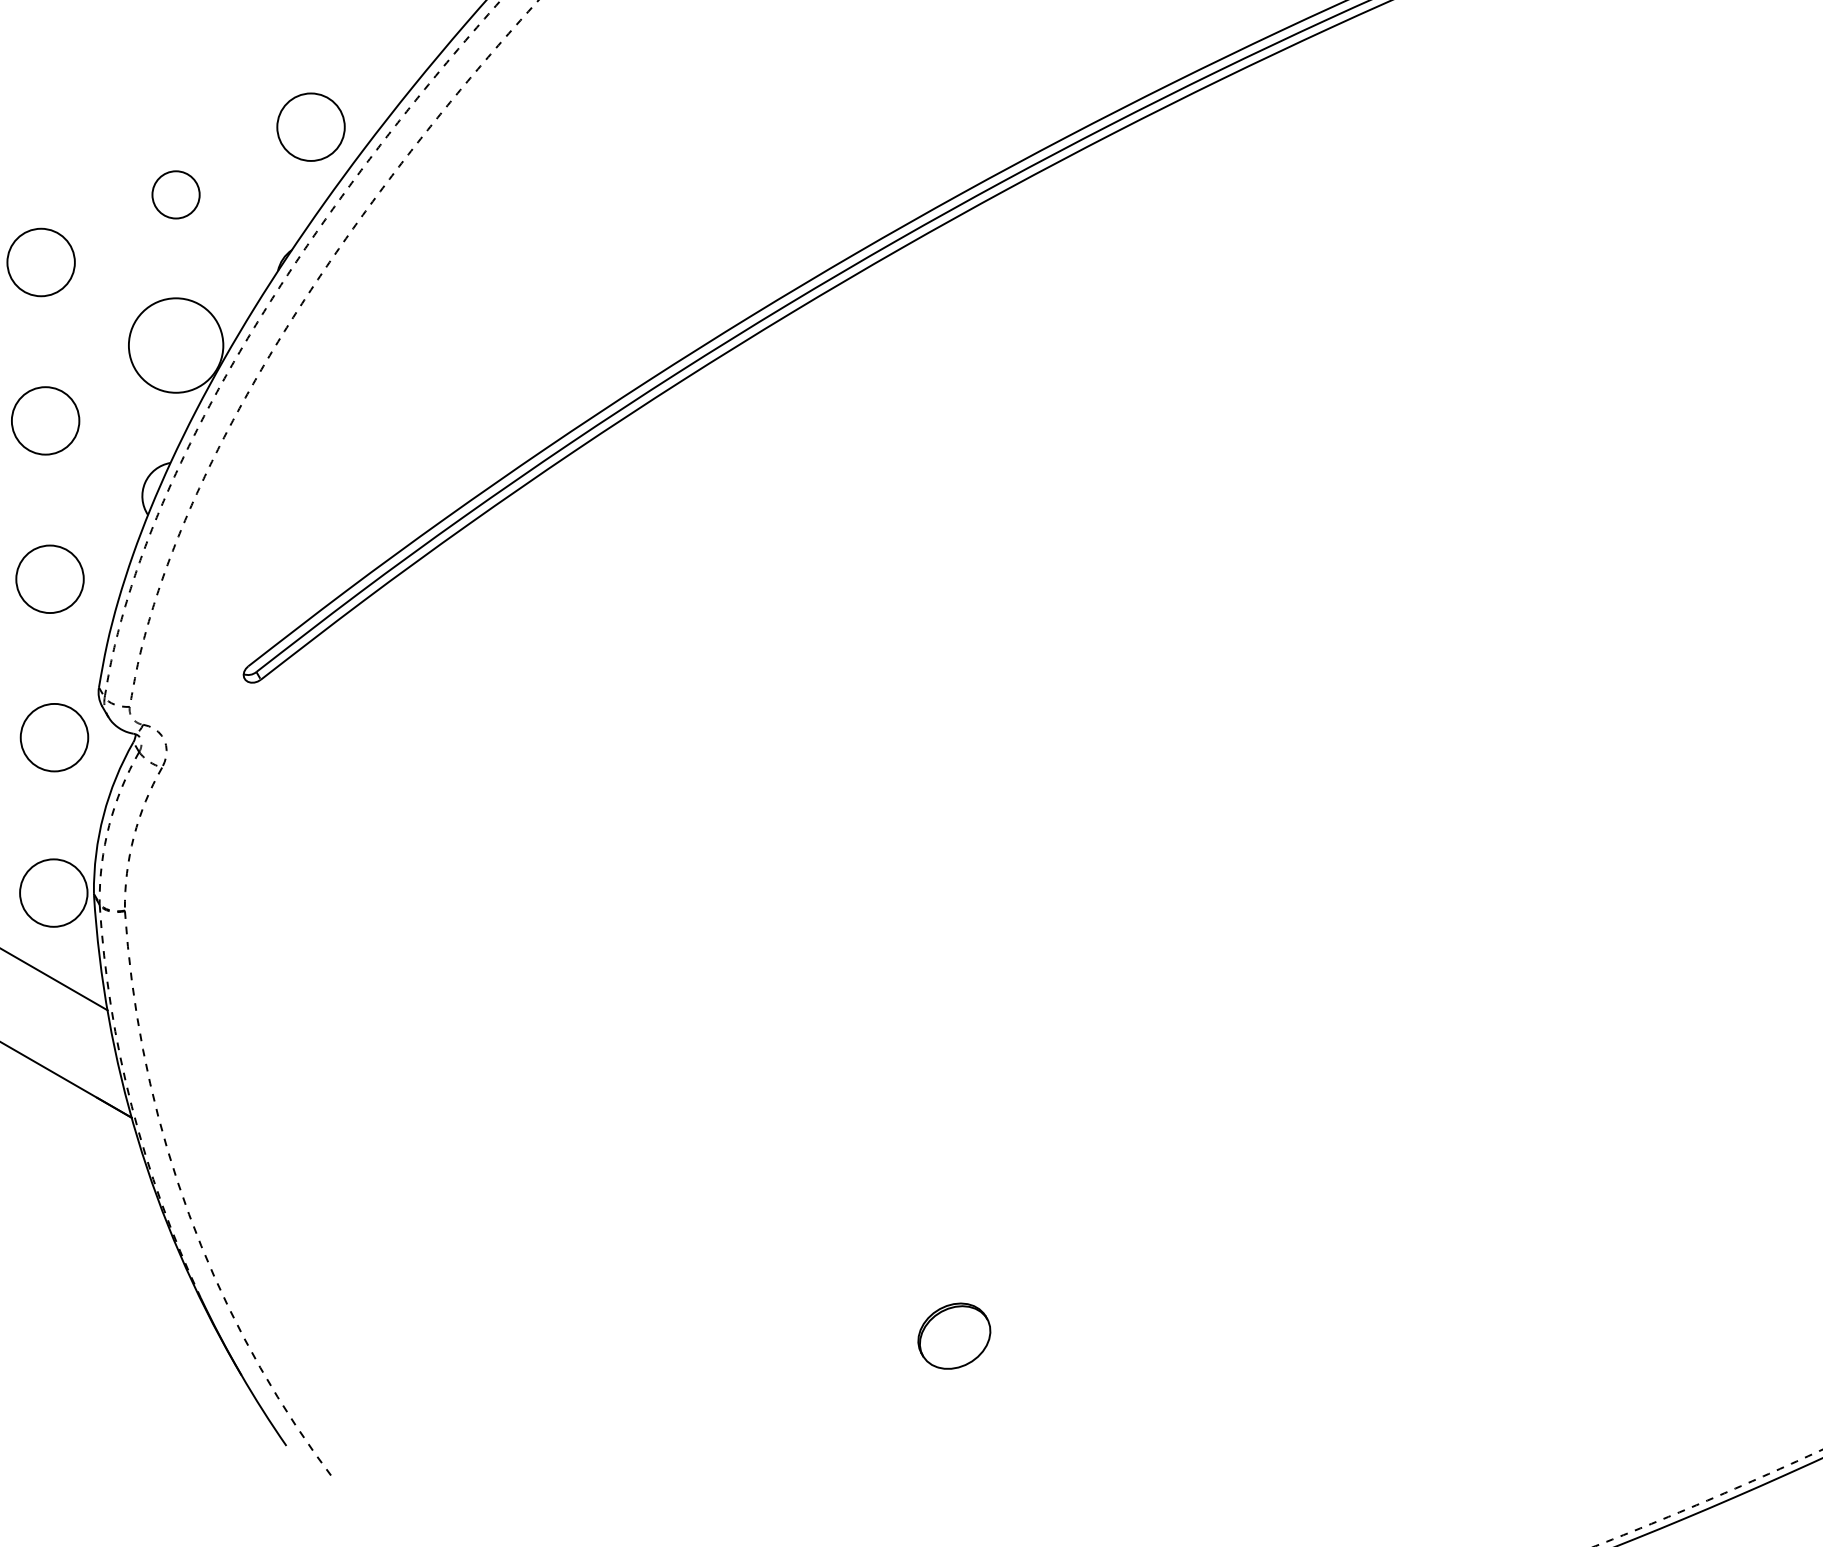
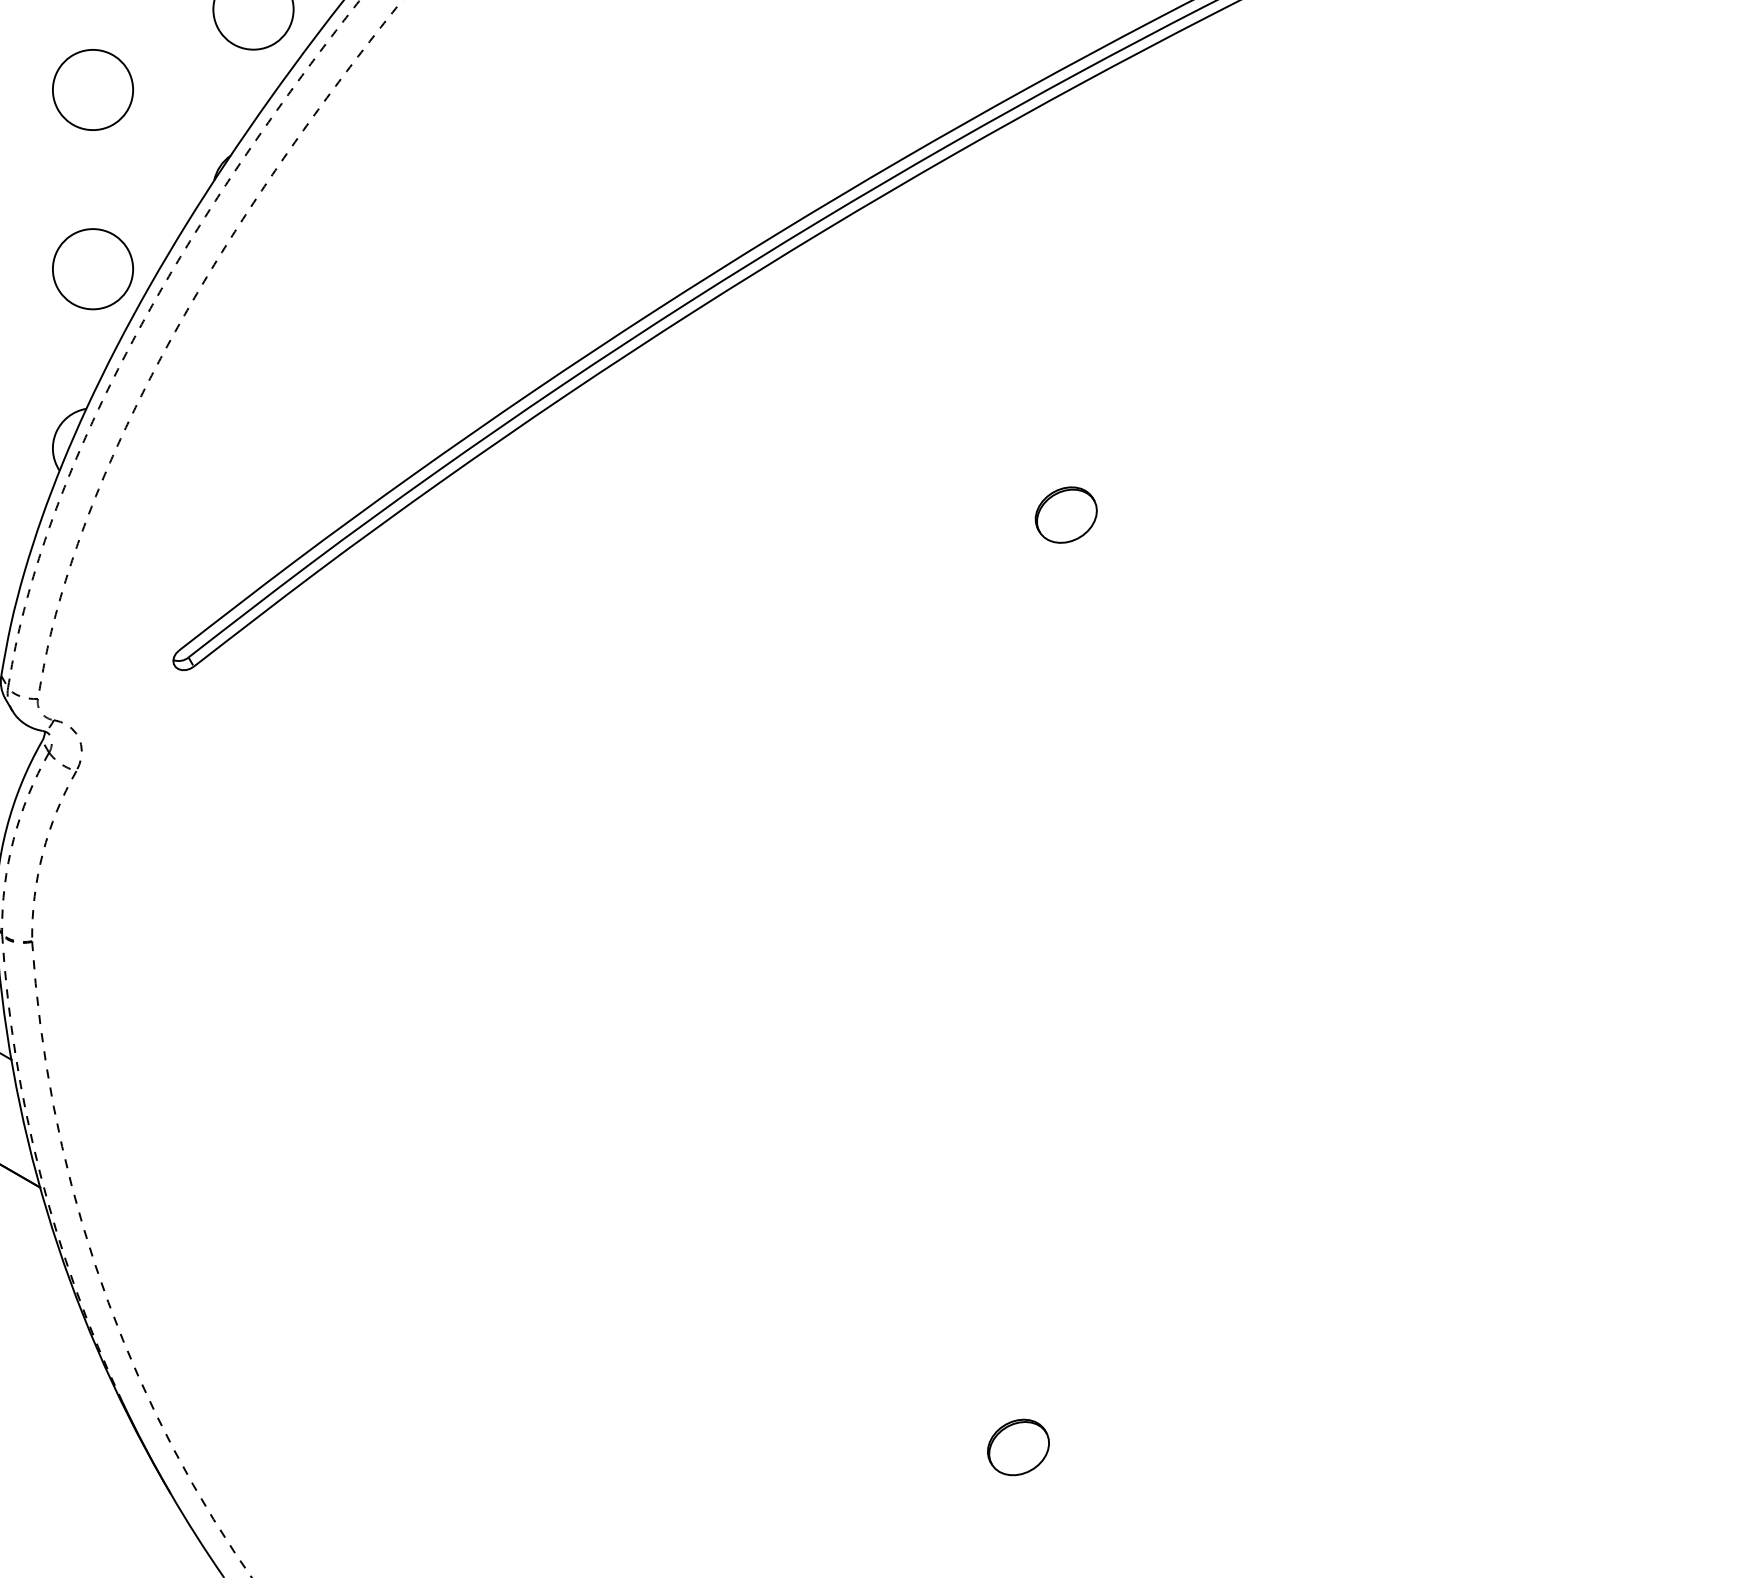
circle: (175, 194) -> (92, 89), size x1.43
circle: (175, 345) -> (92, 269), size x0.71
part: (994, 552) -> (1066, 515), added
part: (953, 1336) -> (1017, 1447), size x0.71

